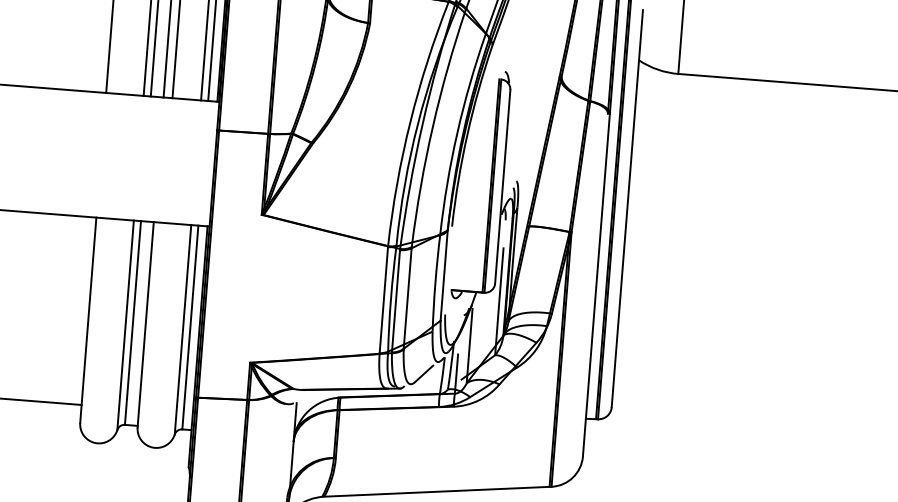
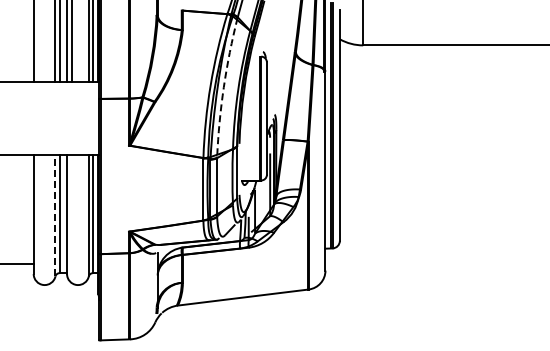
arc: (432, 127) -> (223, 87), solid -> dashed
line: (125, 325) -> (55, 215), solid -> dashed

